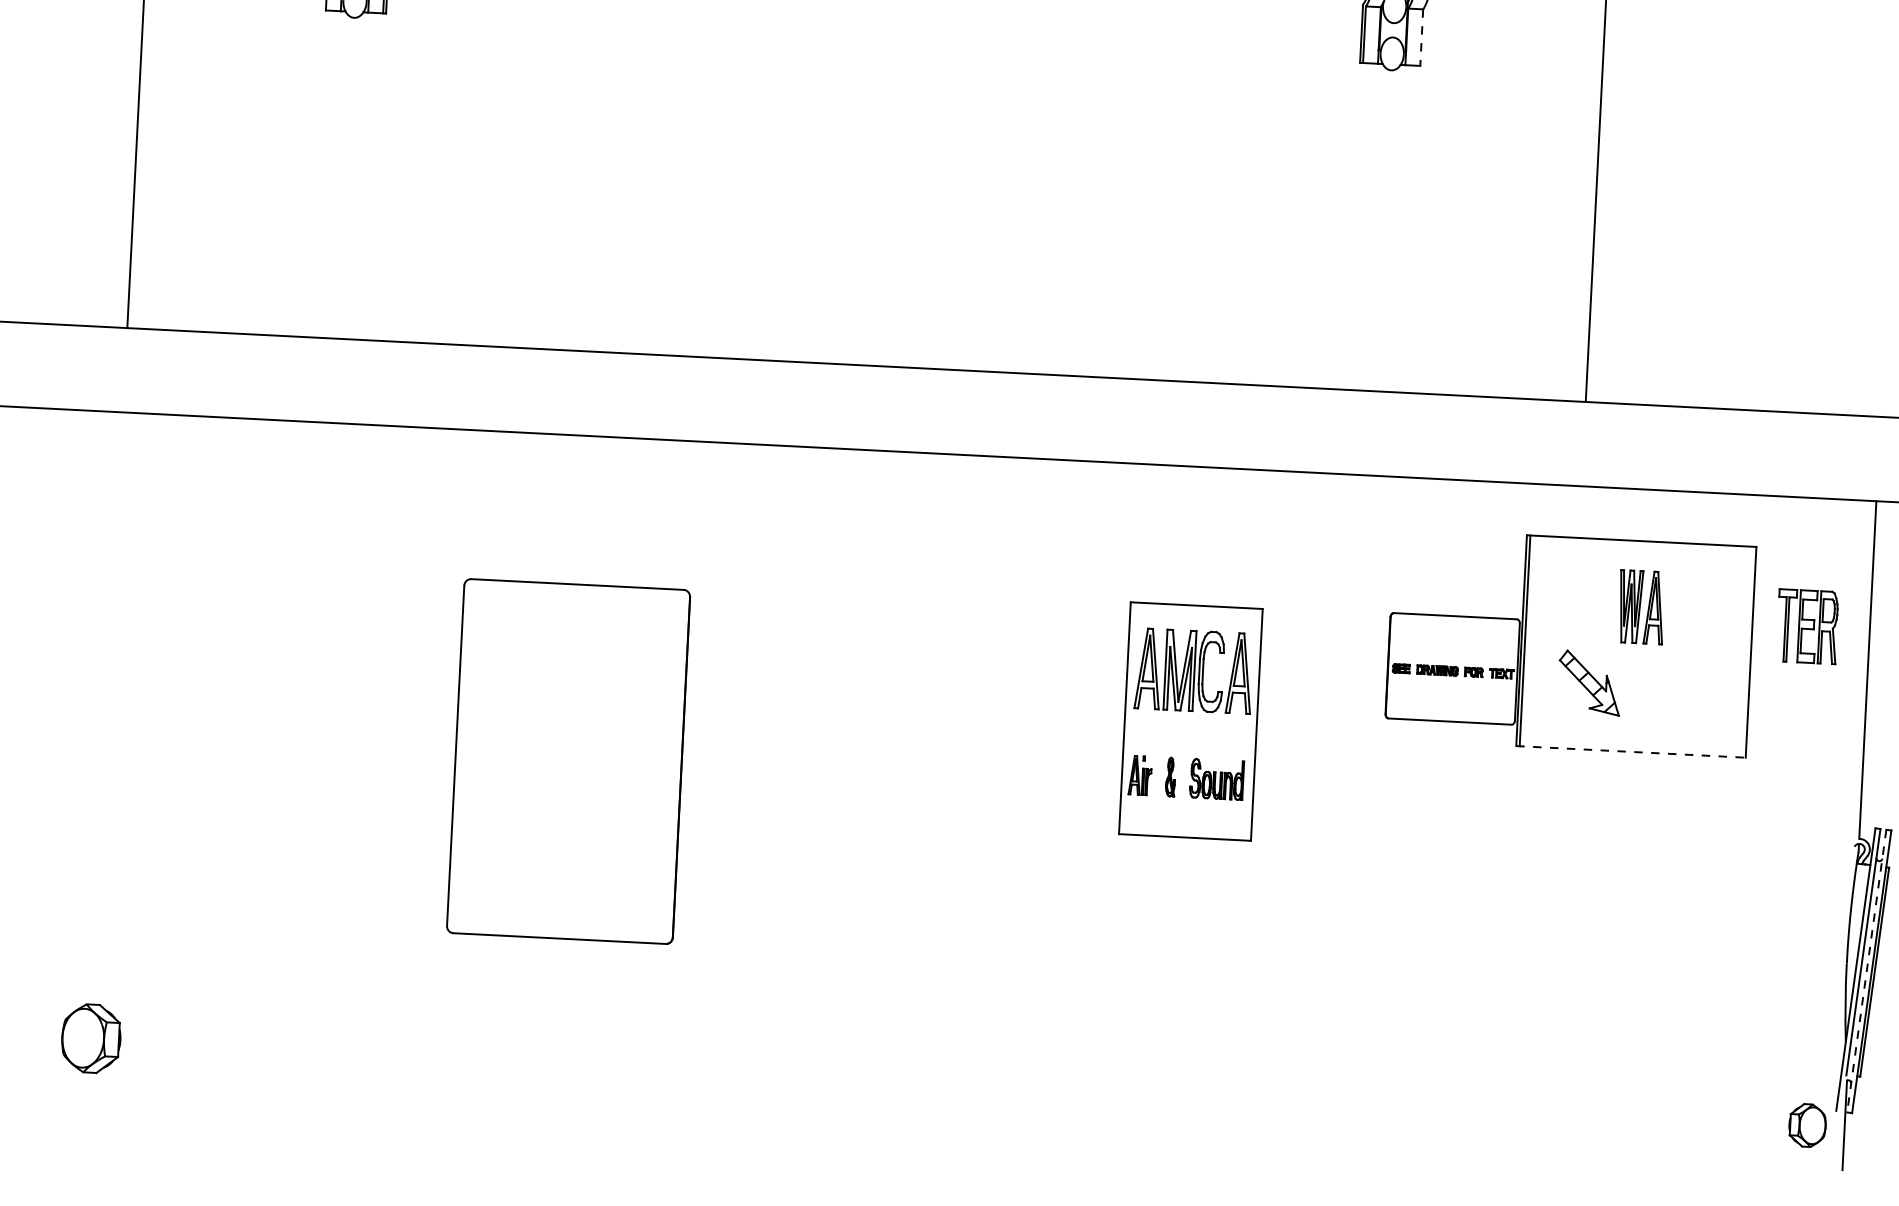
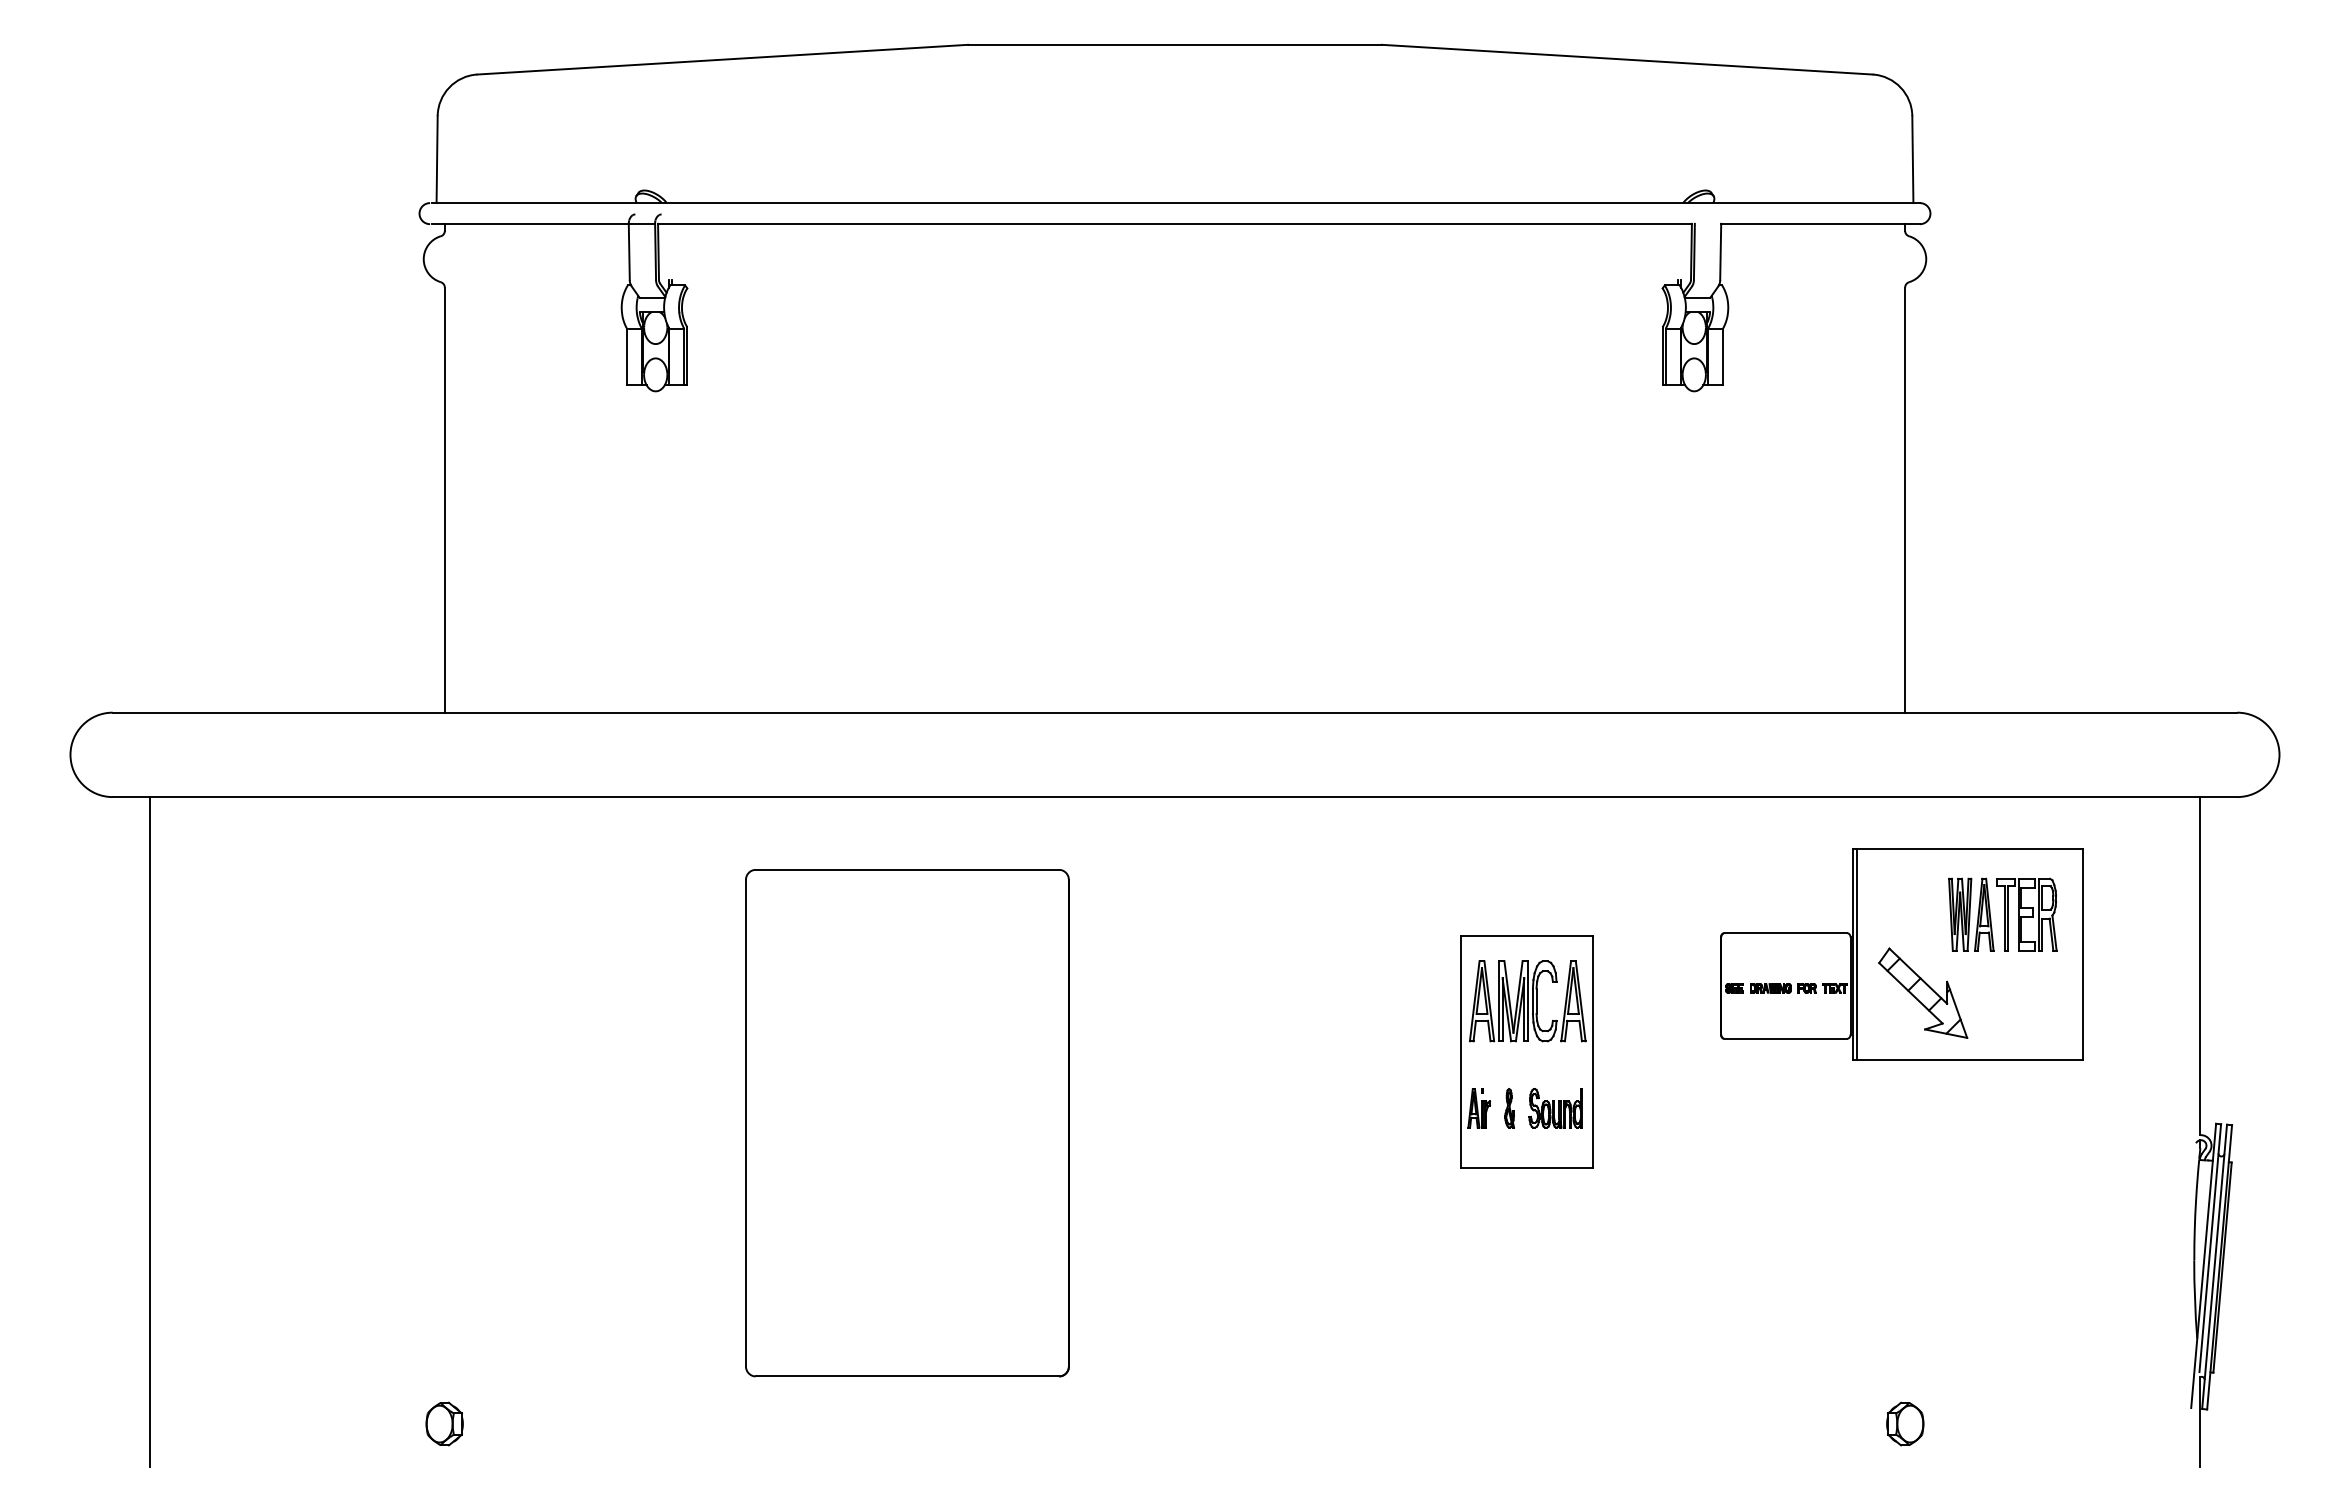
line: (1421, 38) -> (1722, 357), dashed -> solid
part: (1807, 626) -> (2026, 914), moved
part: (1589, 682) -> (1923, 992), size x1.43
line: (1631, 751) -> (1968, 1059), dashed -> solid
part: (568, 761) -> (907, 1123), size x1.43
line: (1866, 970) -> (2214, 1266), dashed -> solid
part: (91, 1037) -> (444, 1423), size x0.62
part: (1807, 1124) -> (1905, 1423), moved

